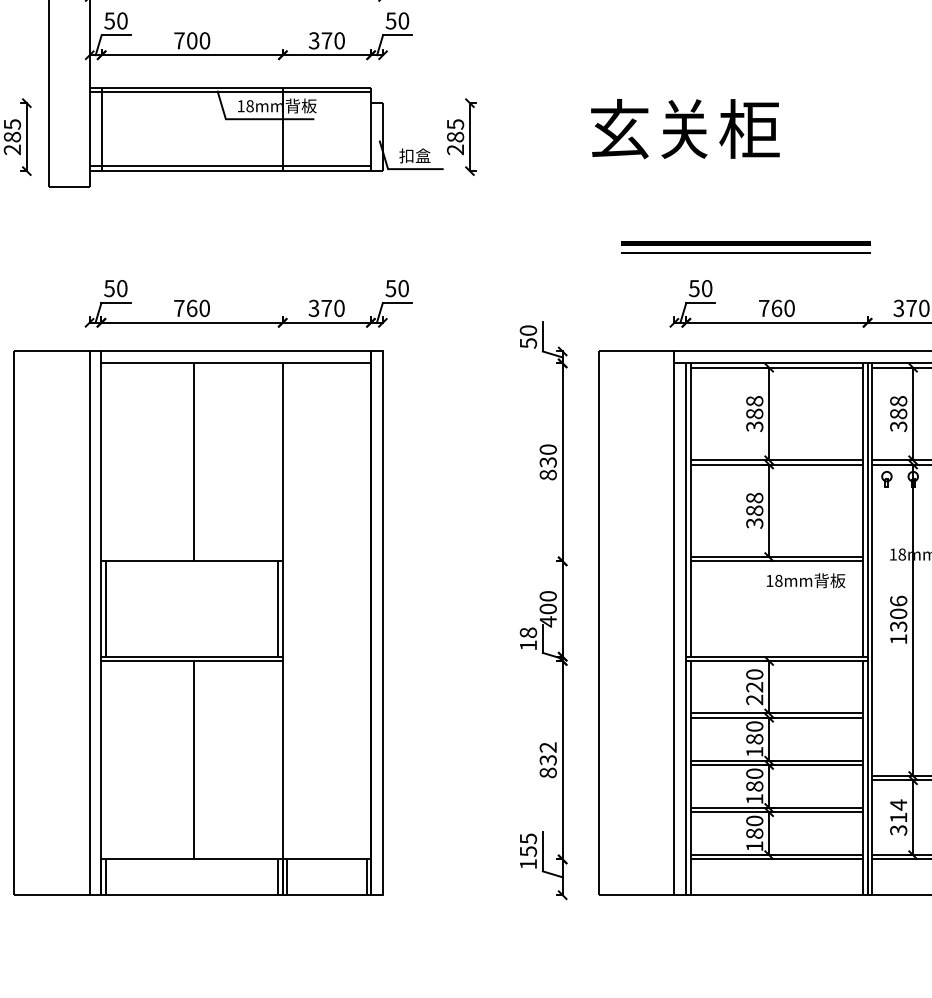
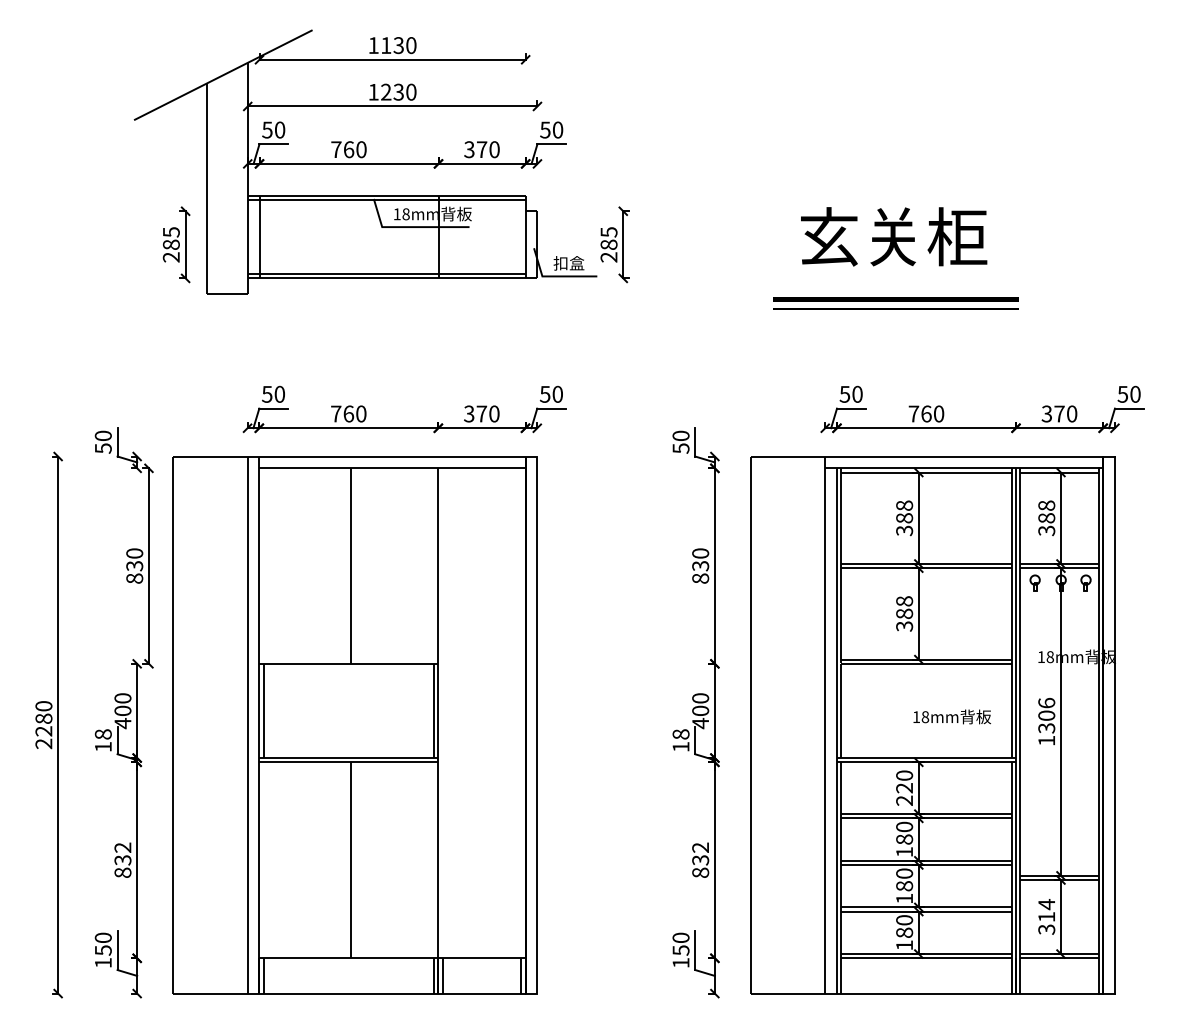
text: (191, 40) -> (348, 149), 700 -> 760
text: (685, 128) -> (894, 236), moved
part: (745, 247) -> (895, 303), moved
text: (805, 580) -> (951, 716), moved
text: (527, 838) -> (680, 937), 155 -> 150

